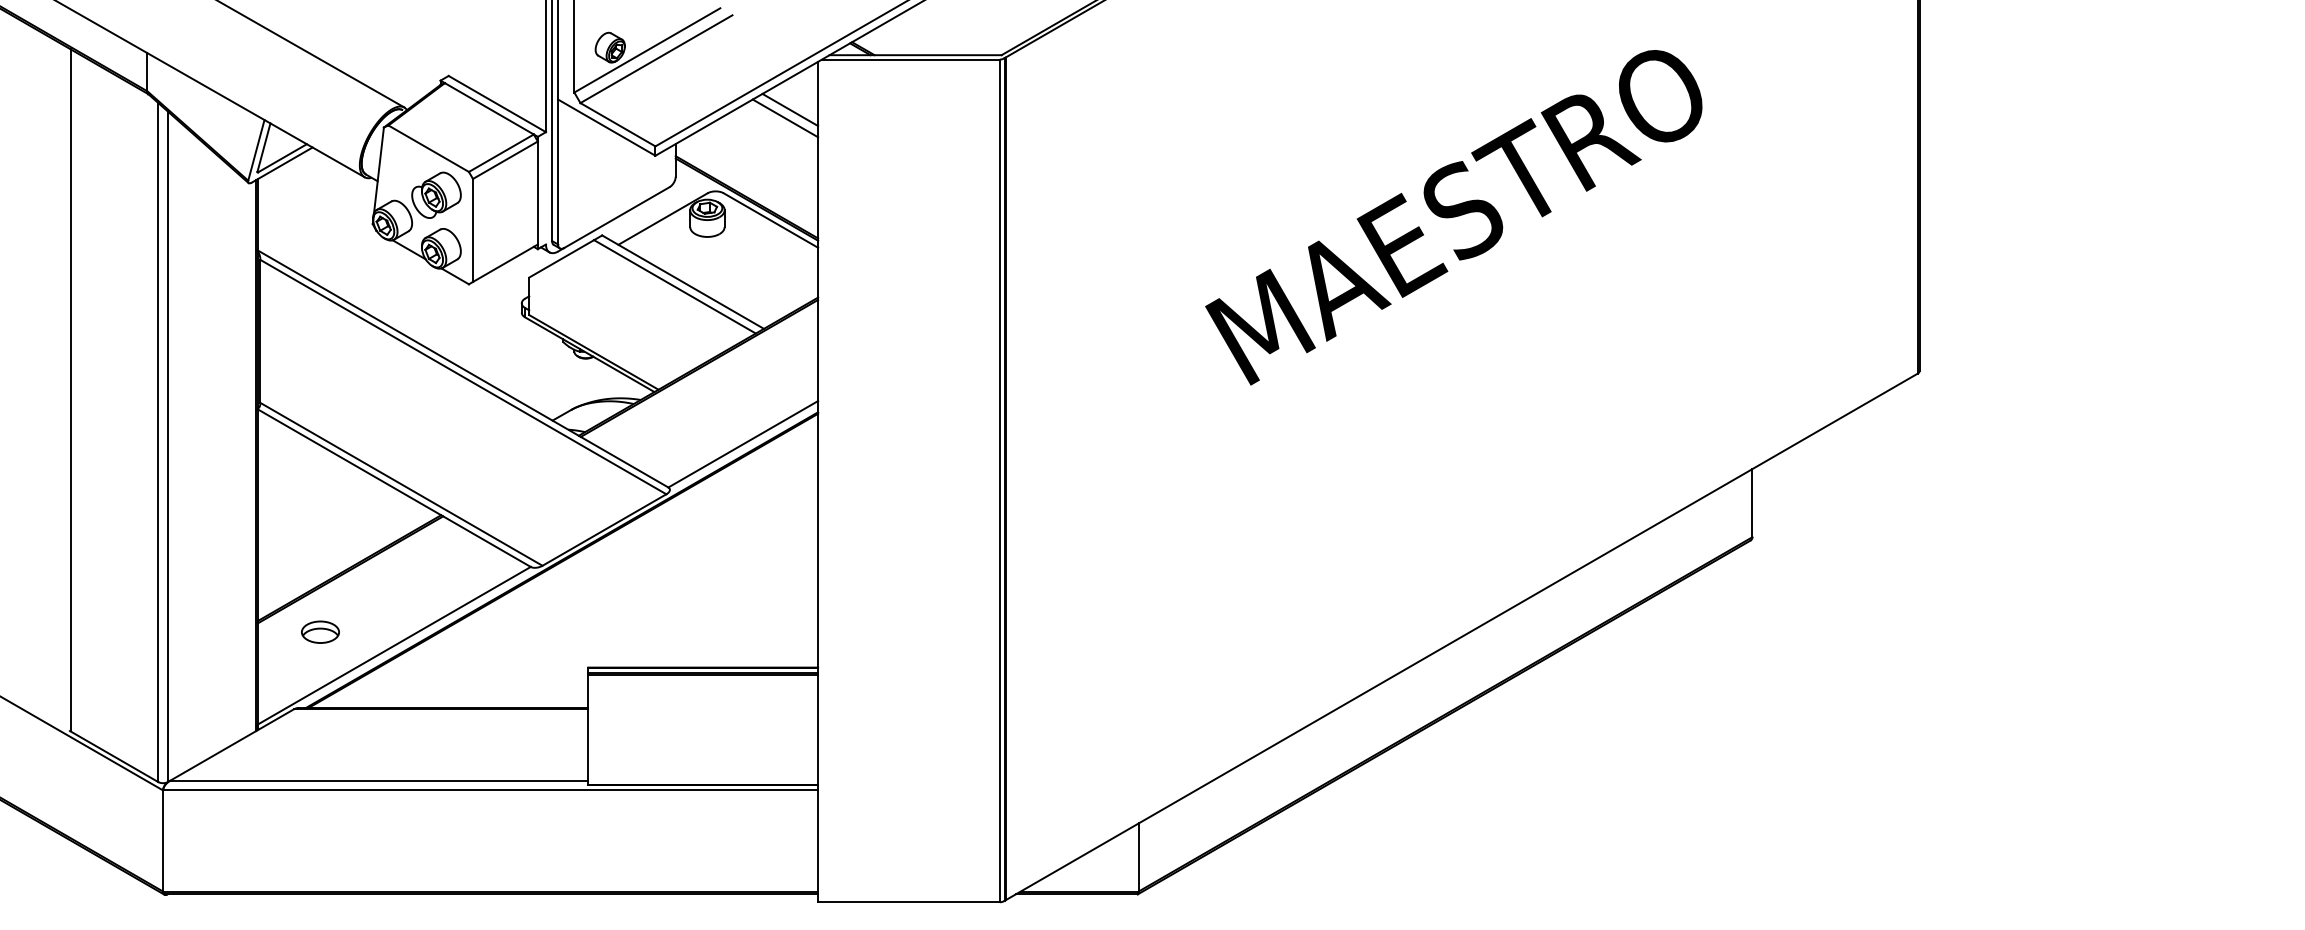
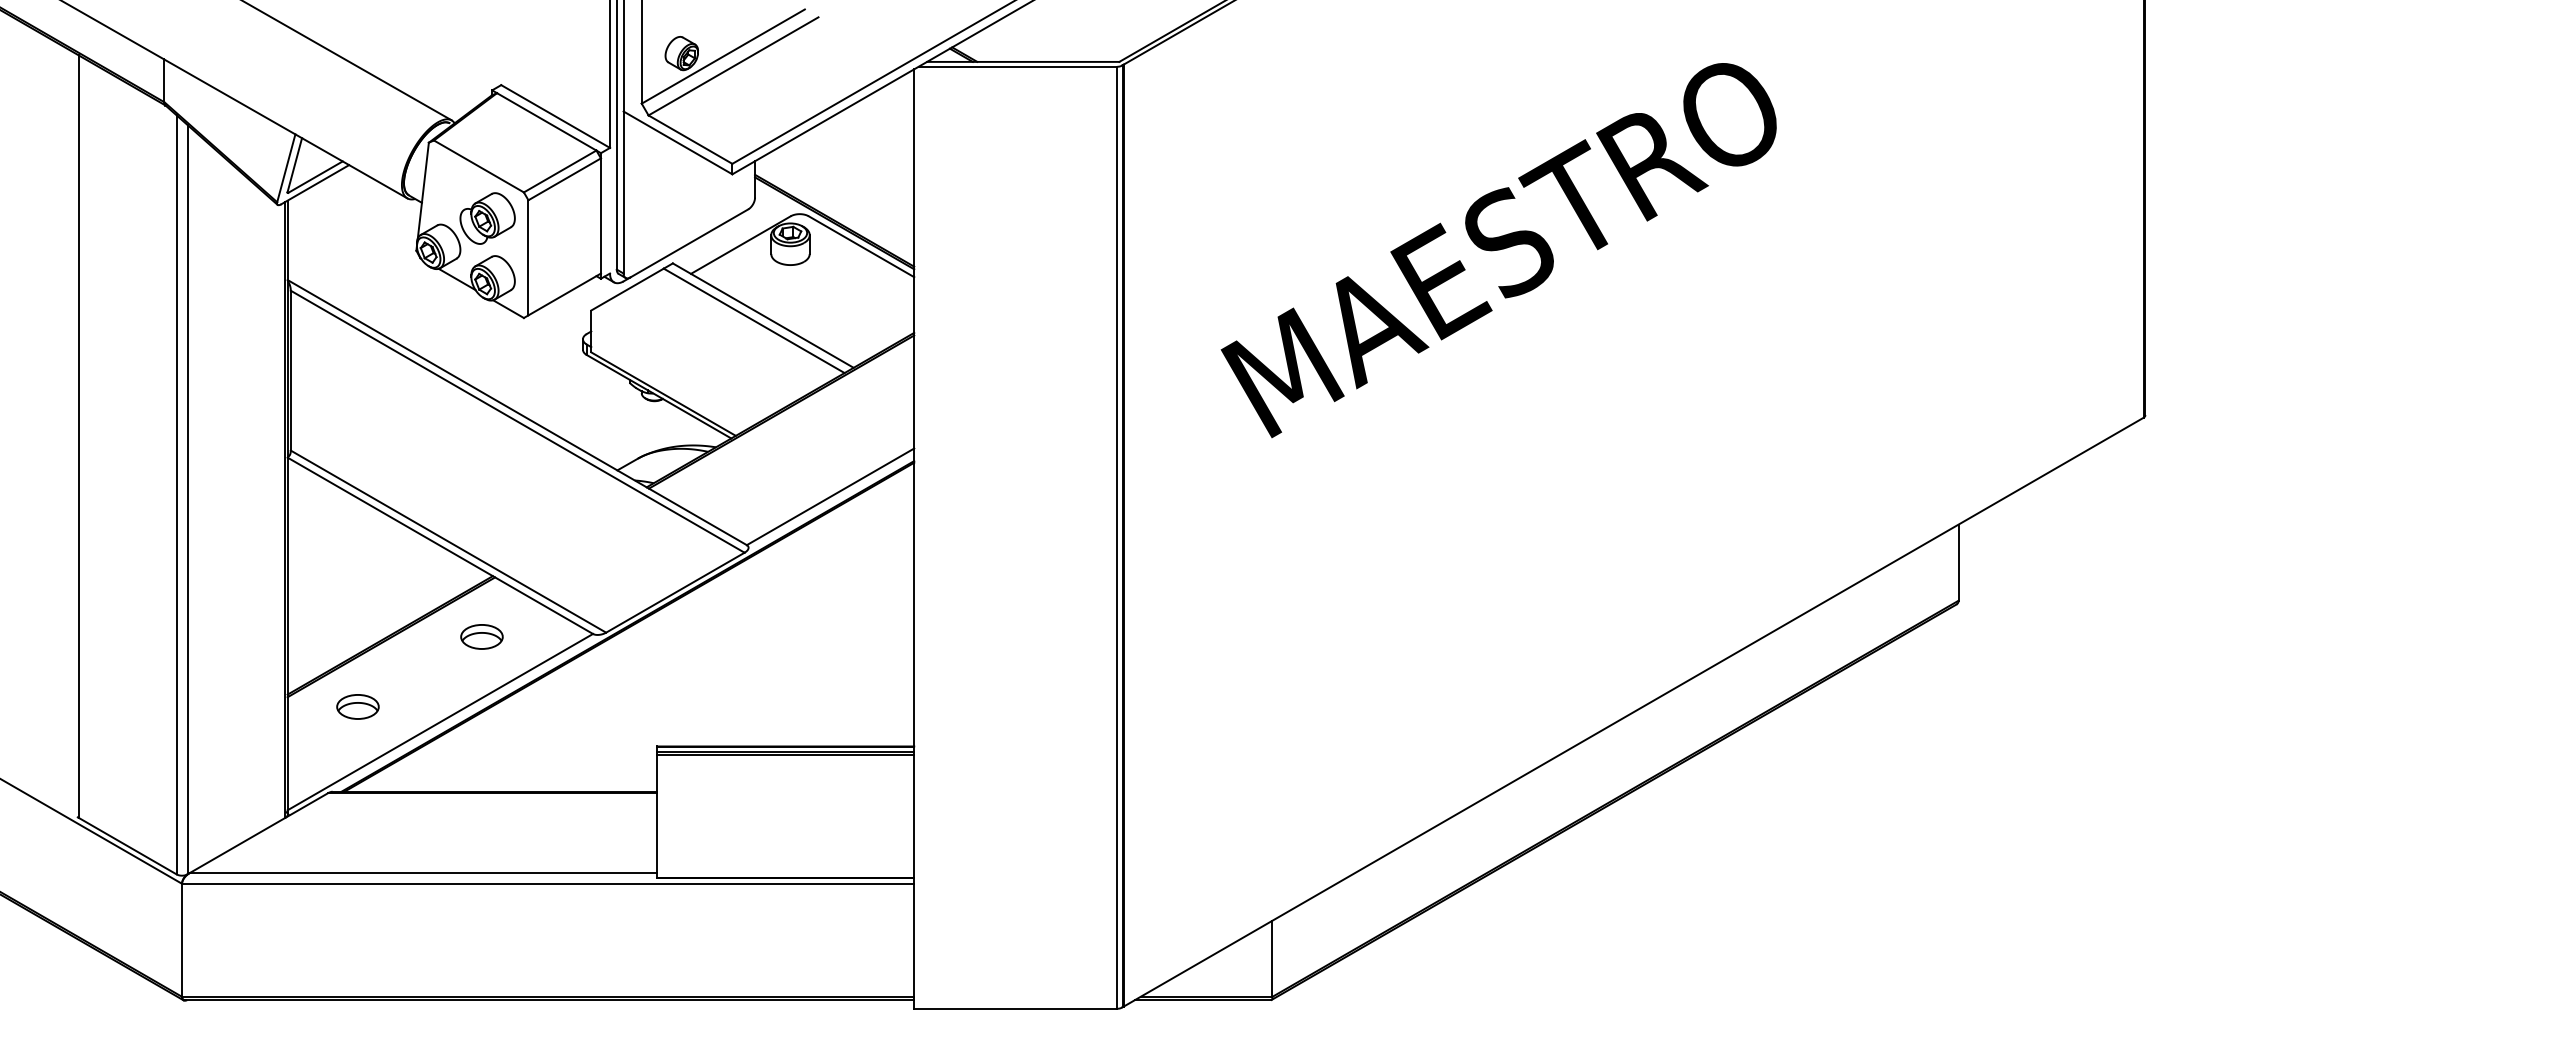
line: (790, 110) -> (883, 123), removed
line: (785, 118) -> (877, 132), removed
text: (1453, 217) -> (1498, 250), moved
part: (431, 569) -> (481, 636), added

